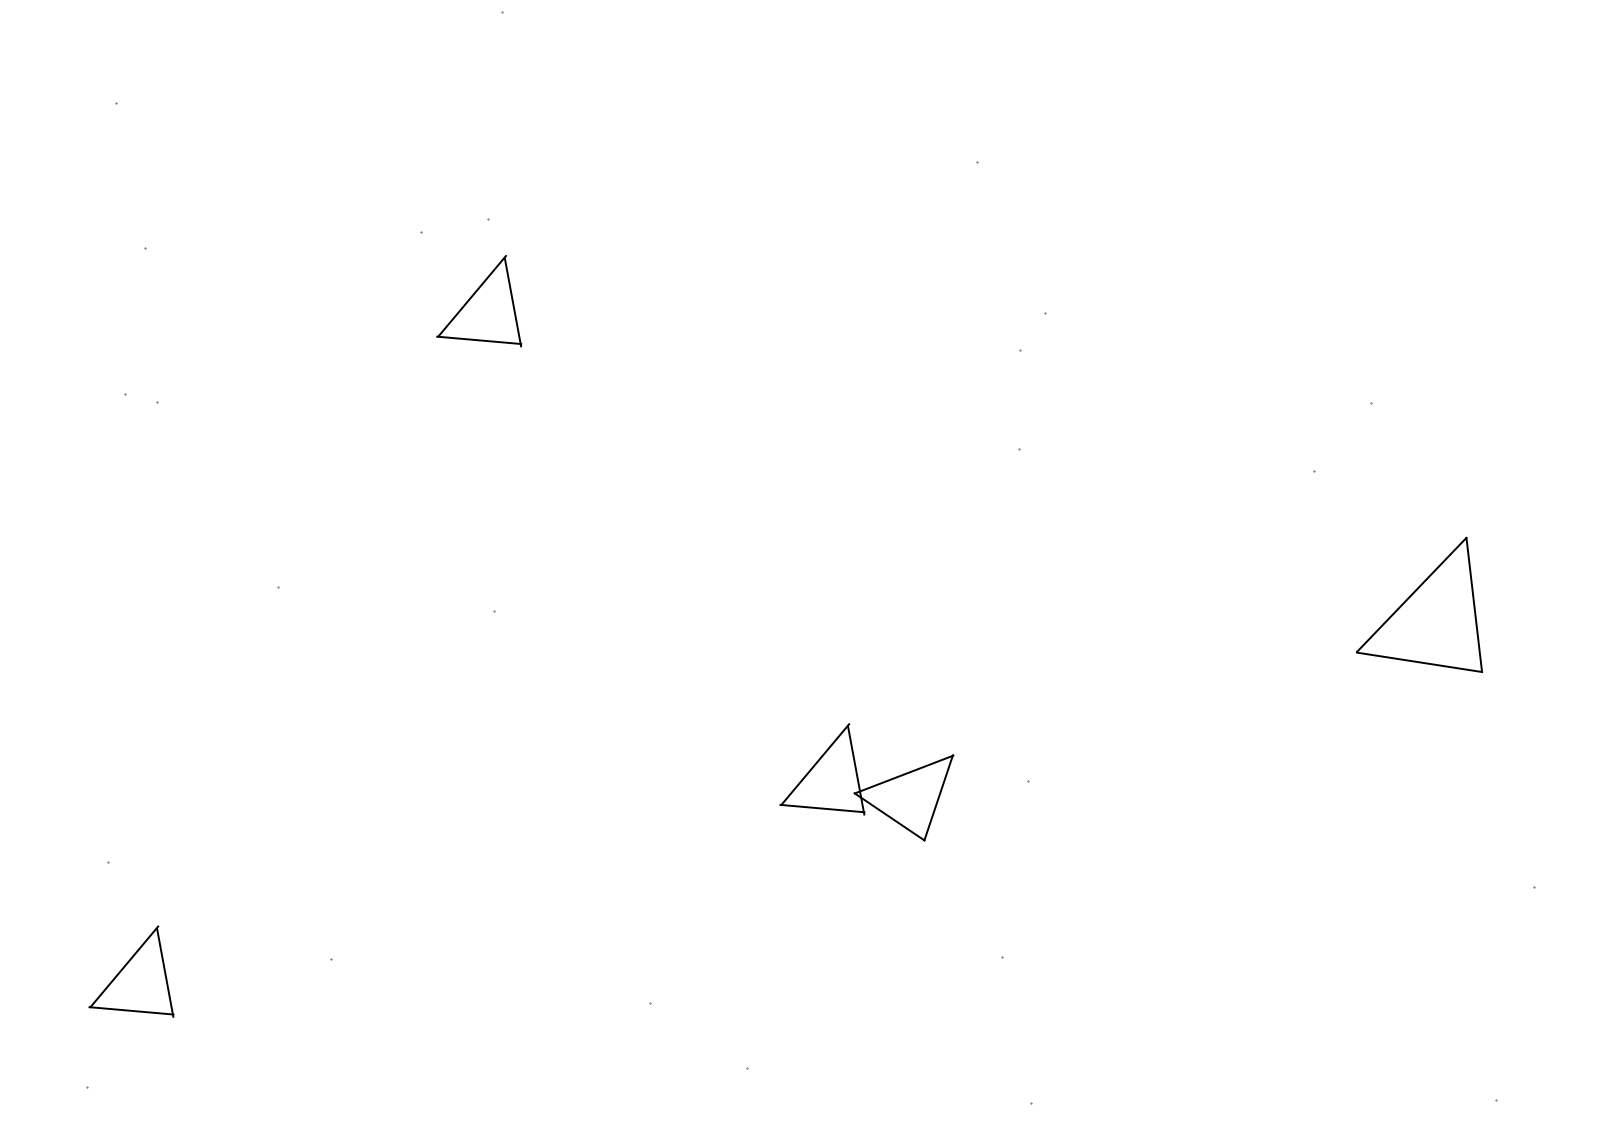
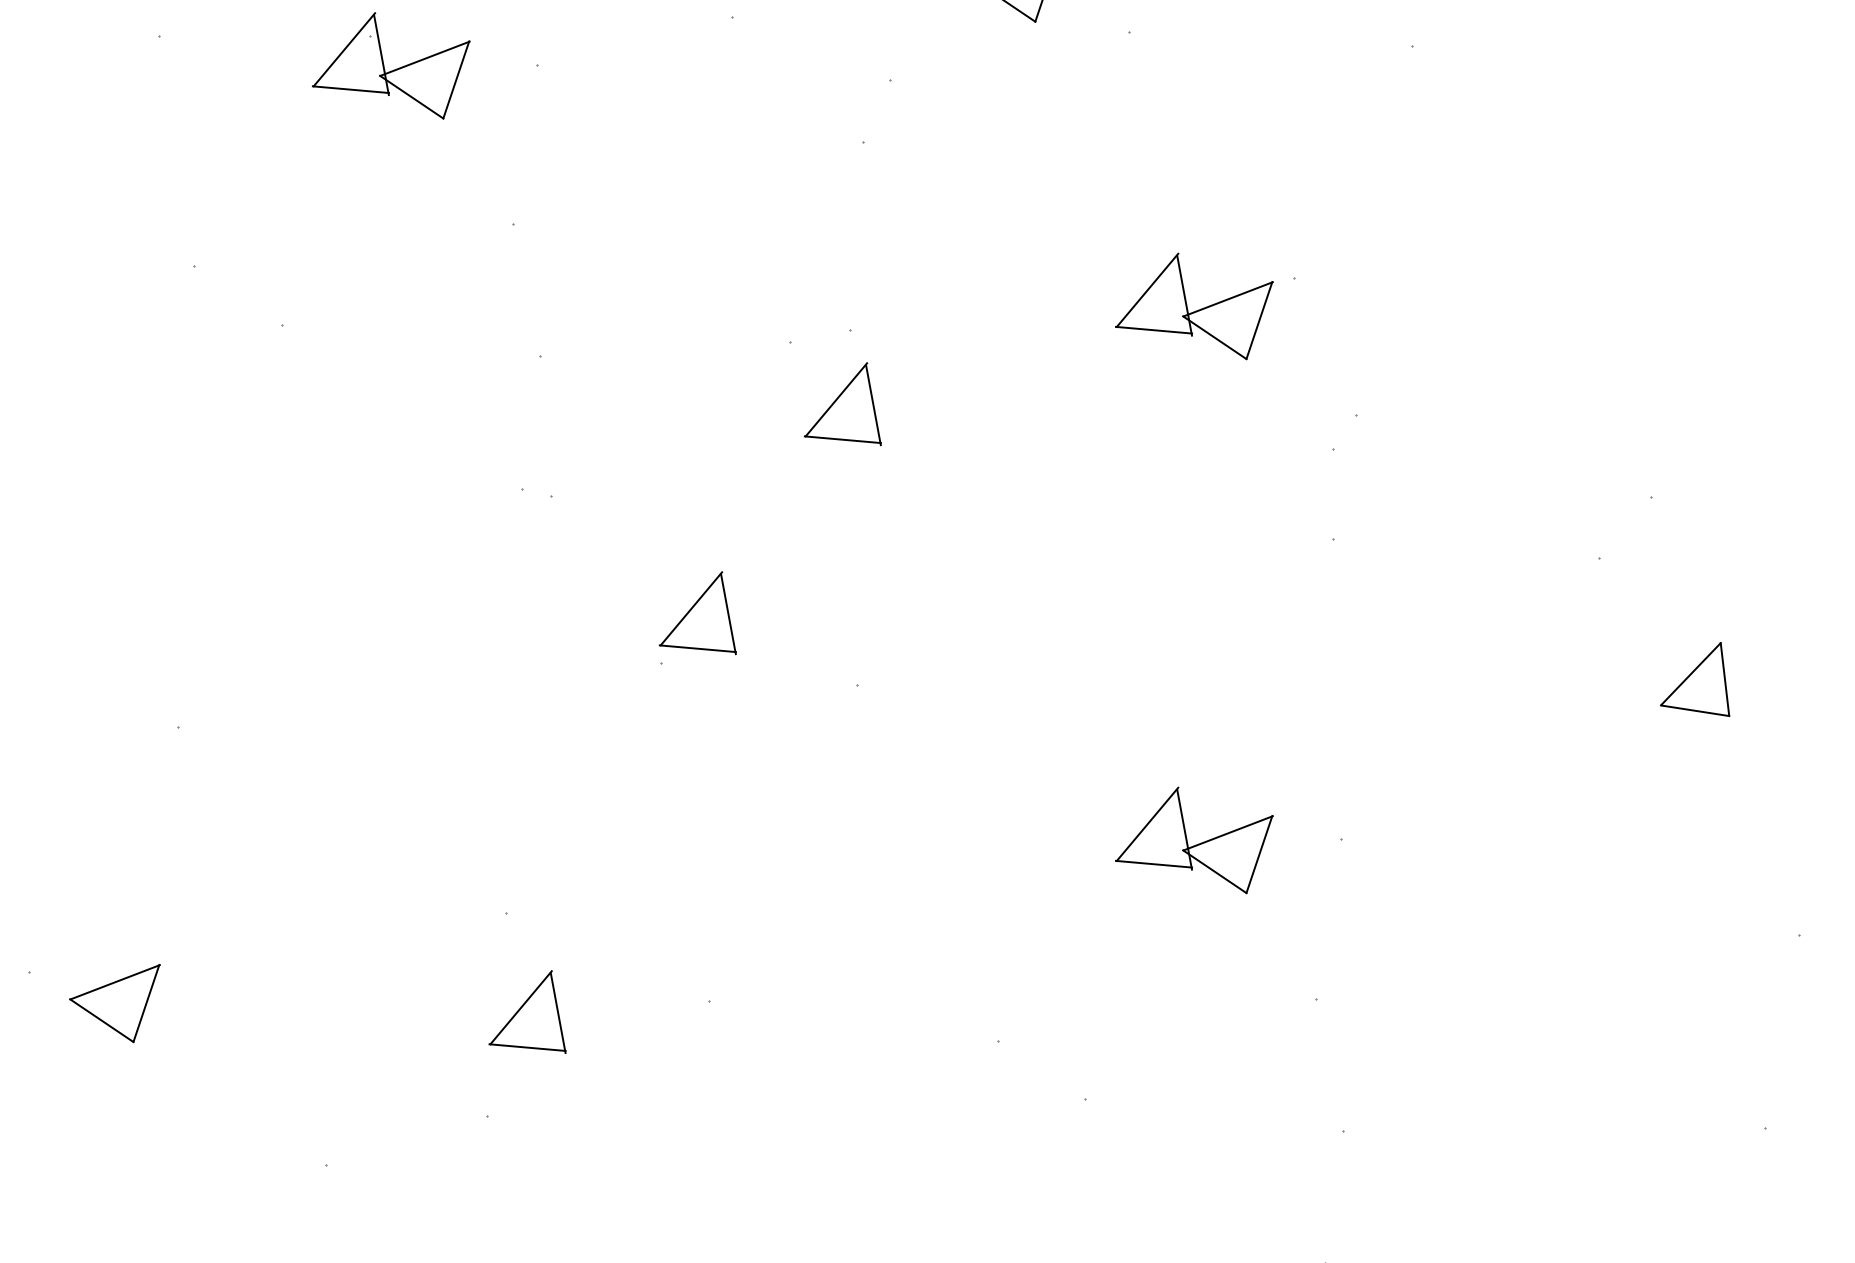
part: (867, 193) -> (1194, 306), added
part: (318, 532) -> (697, 613), added
part: (1418, 604) -> (1694, 679), size x0.6

